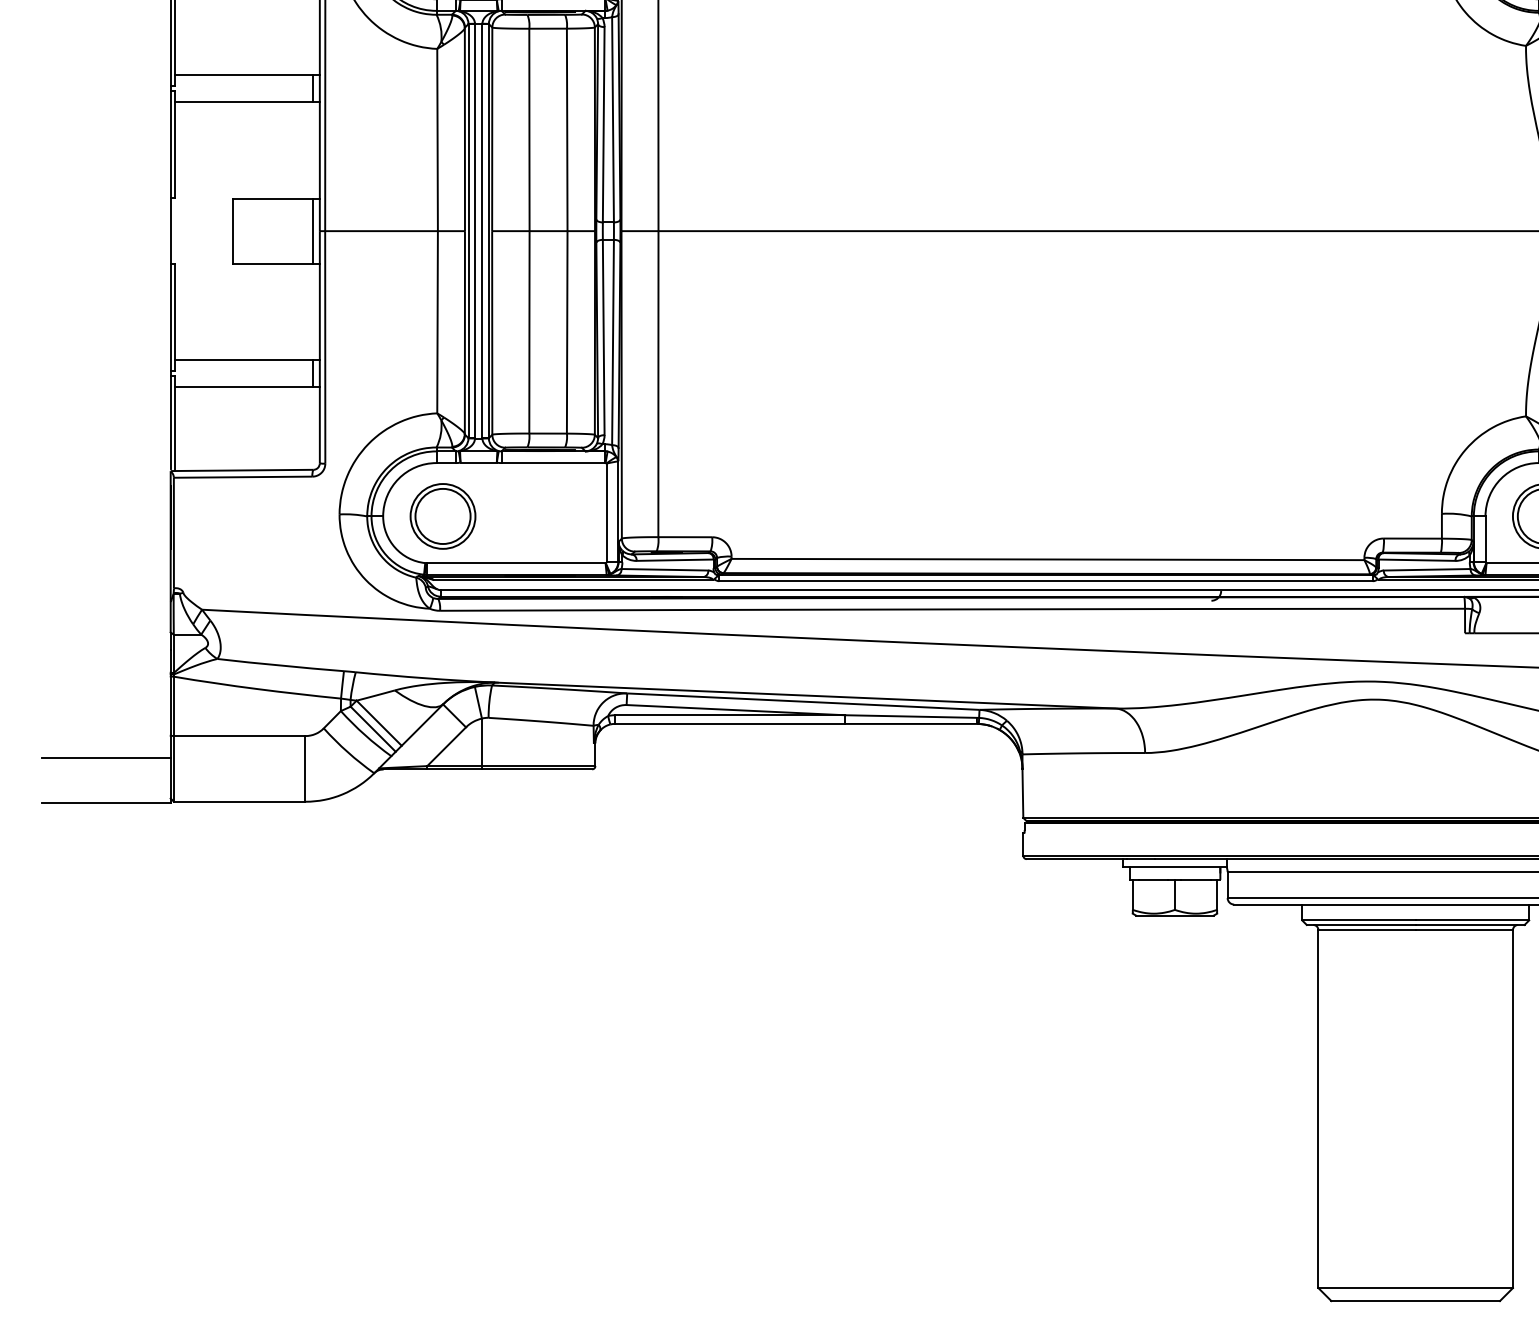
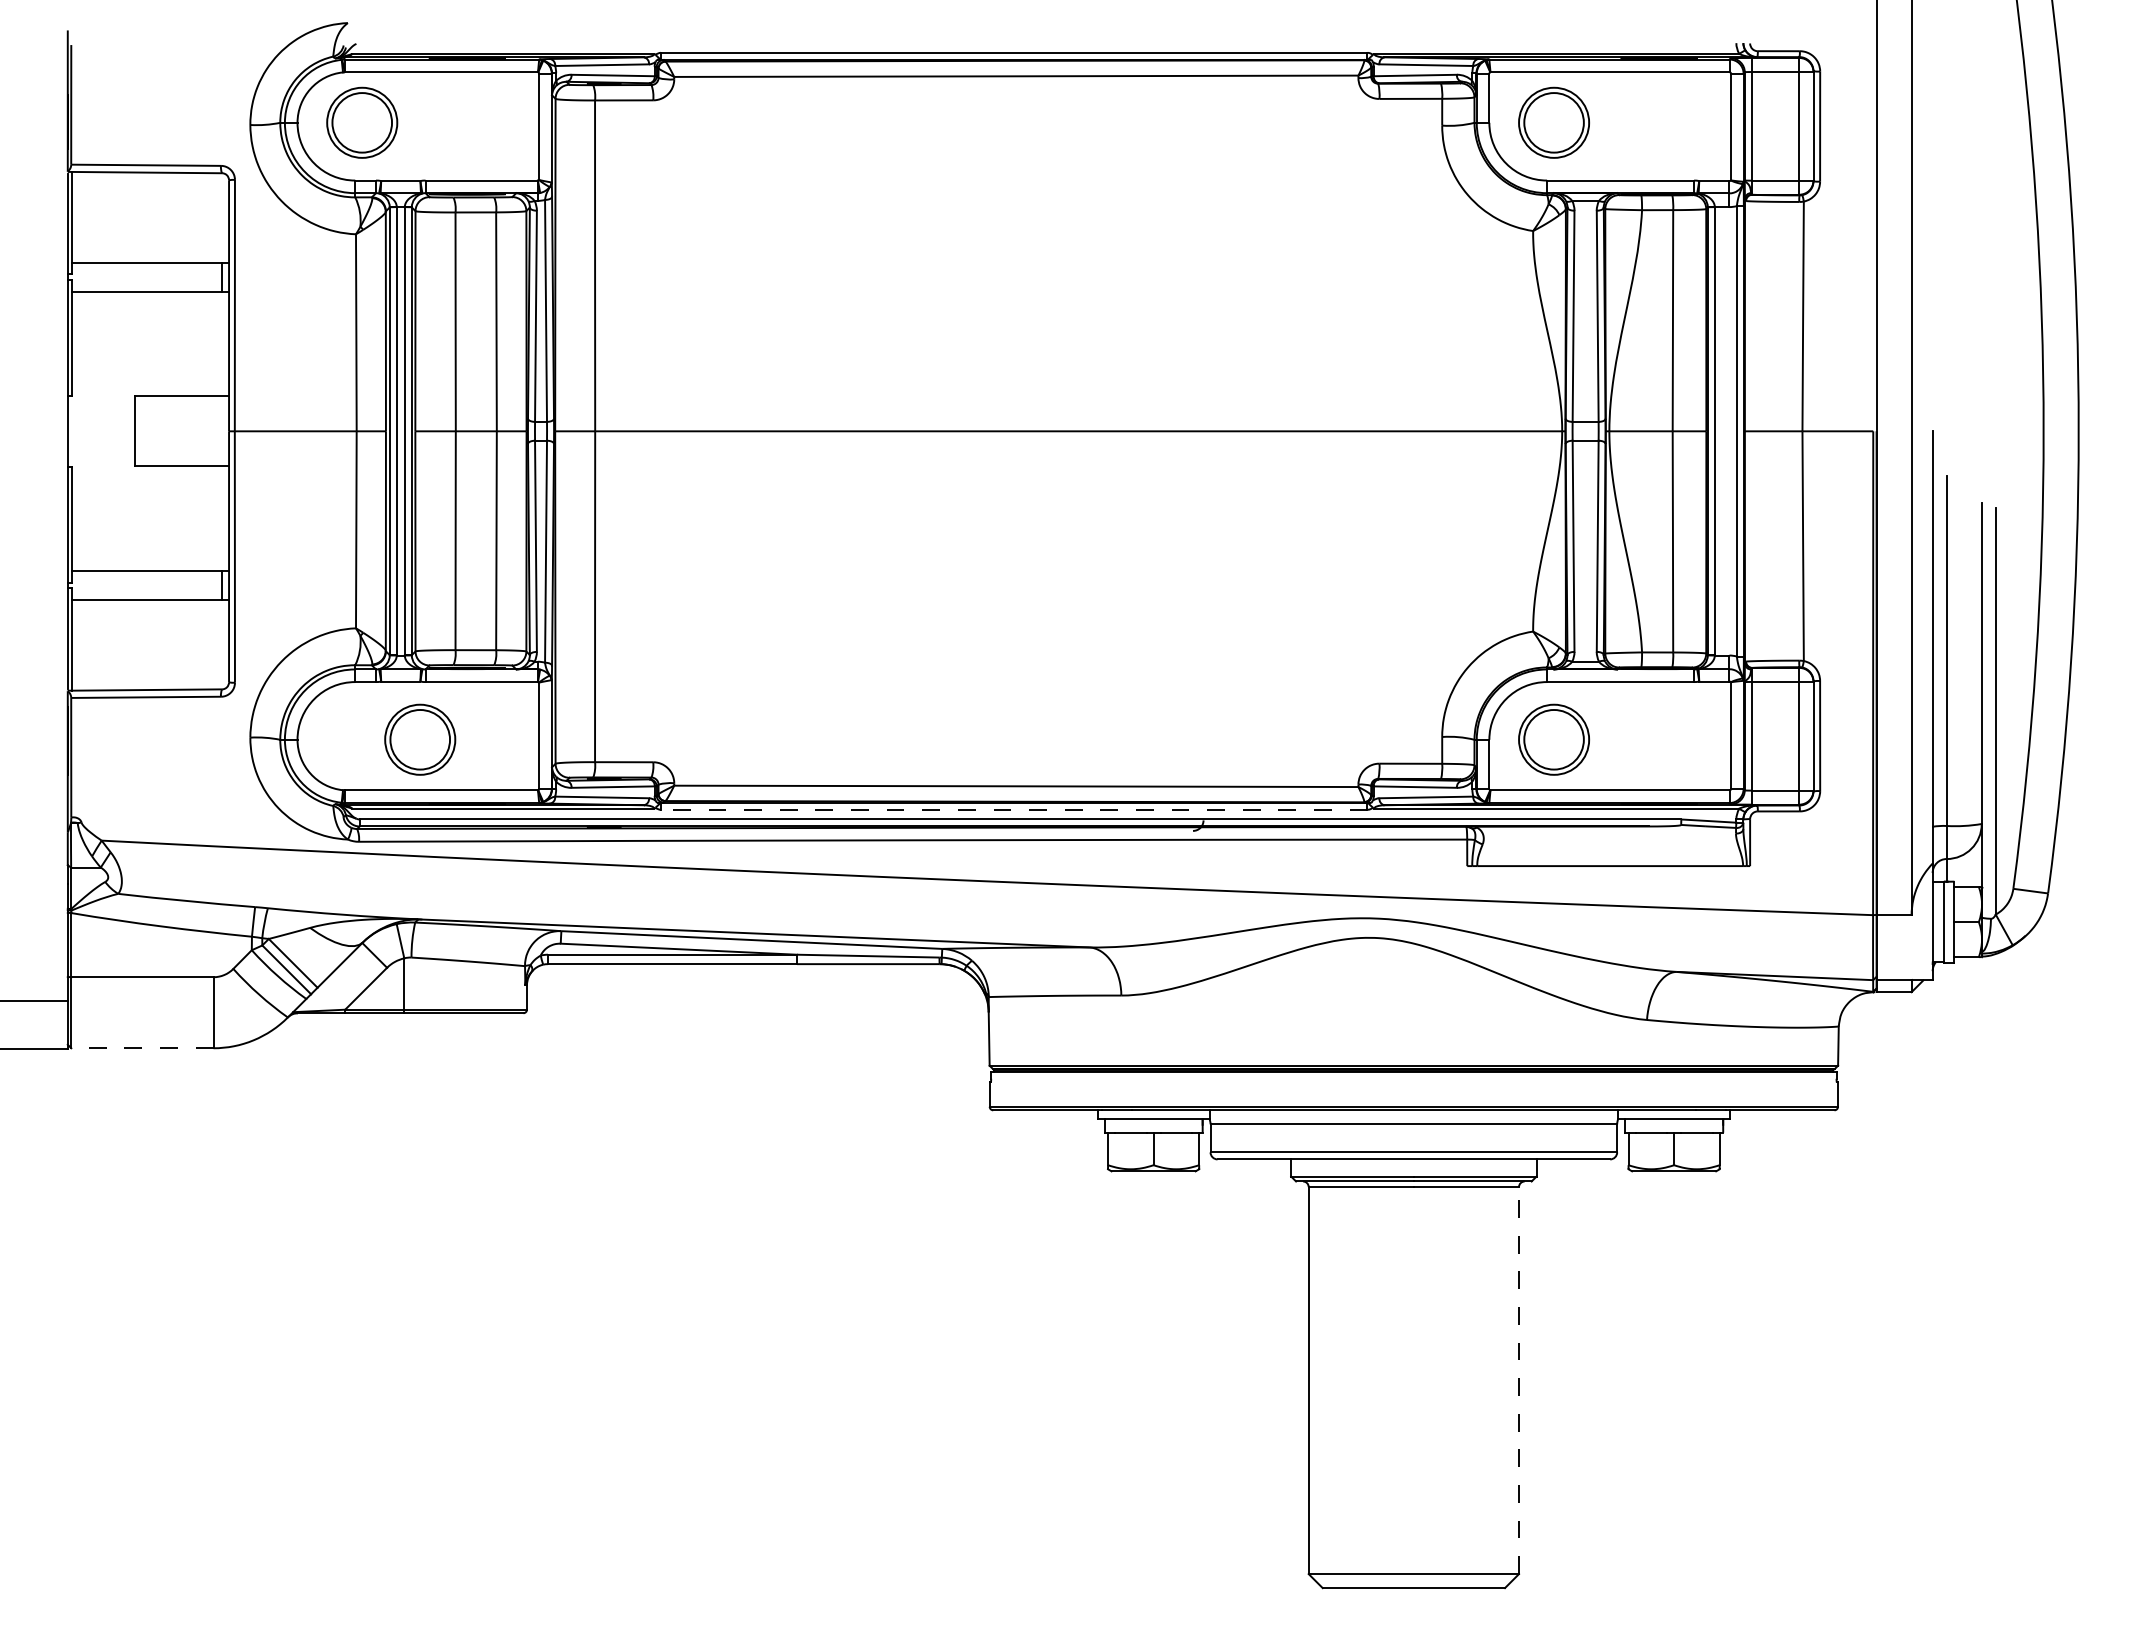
line: (313, 231) -> (222, 431), removed
part: (443, 516) -> (420, 739), moved
line: (1045, 580) -> (1013, 809), solid -> dashed
line: (238, 801) -> (141, 1048), solid -> dashed
line: (1513, 1109) -> (1519, 1380), solid -> dashed

